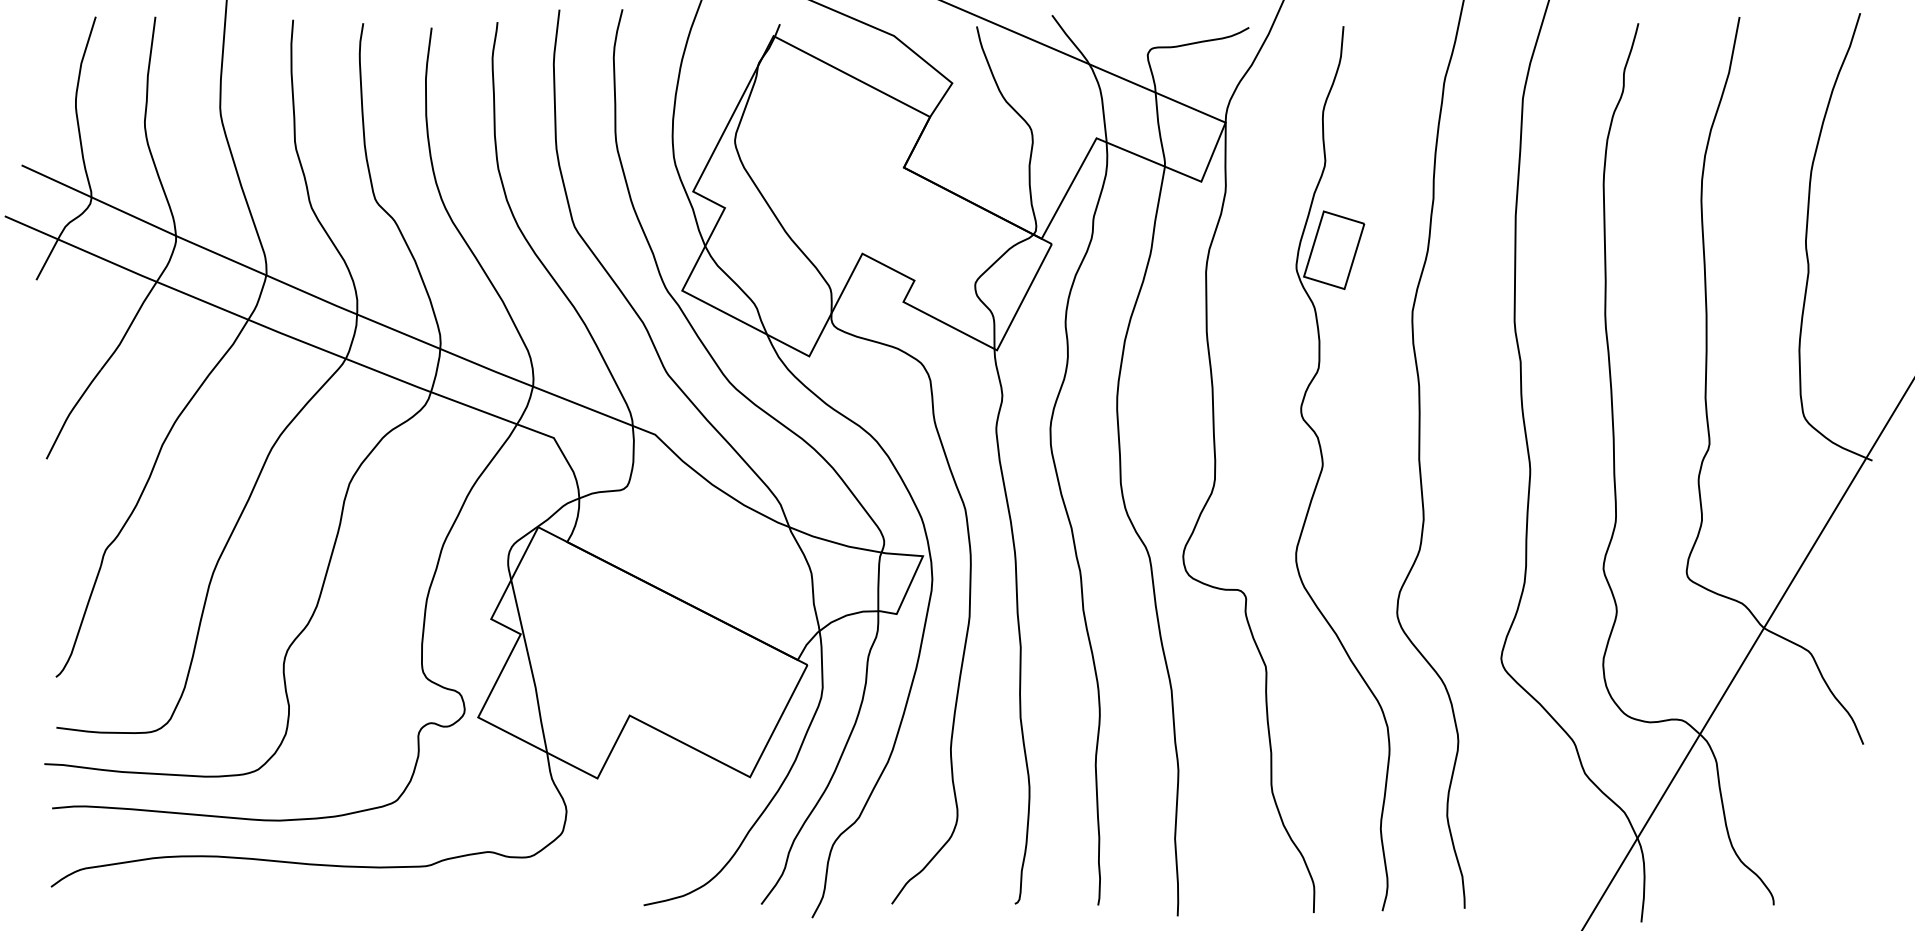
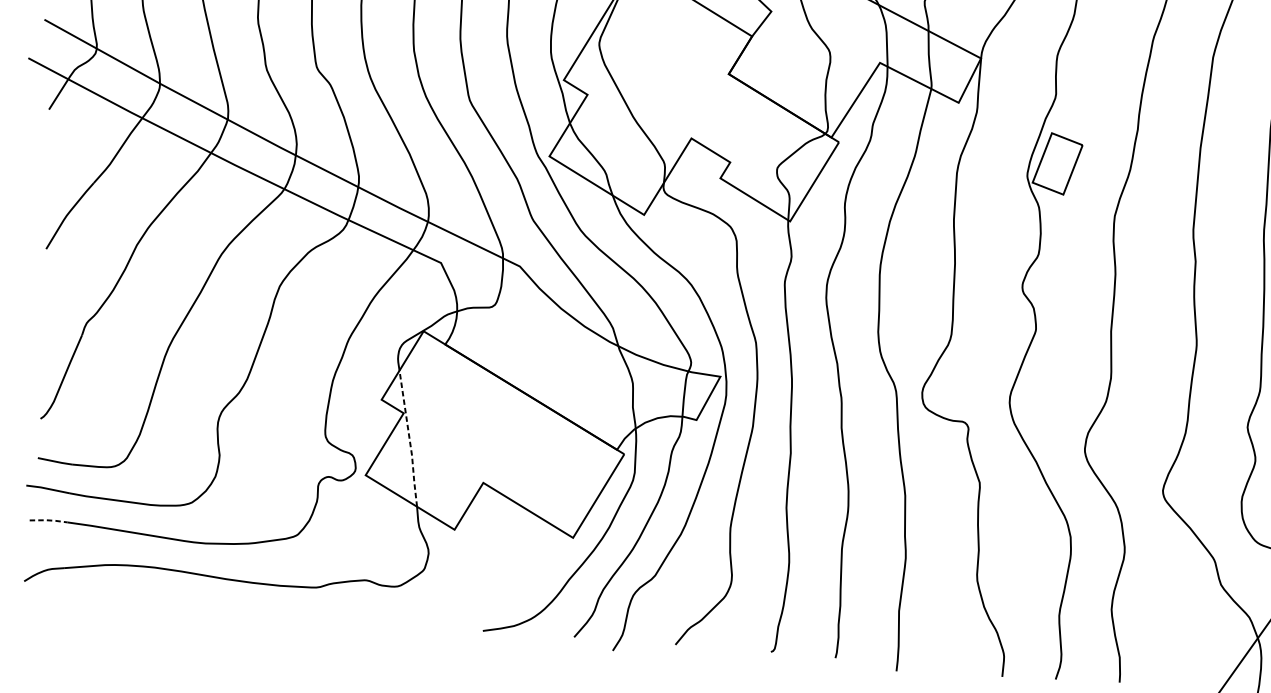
line: (531, 667) -> (410, 439), solid -> dashed
line: (76, 806) -> (48, 520), solid -> dashed

